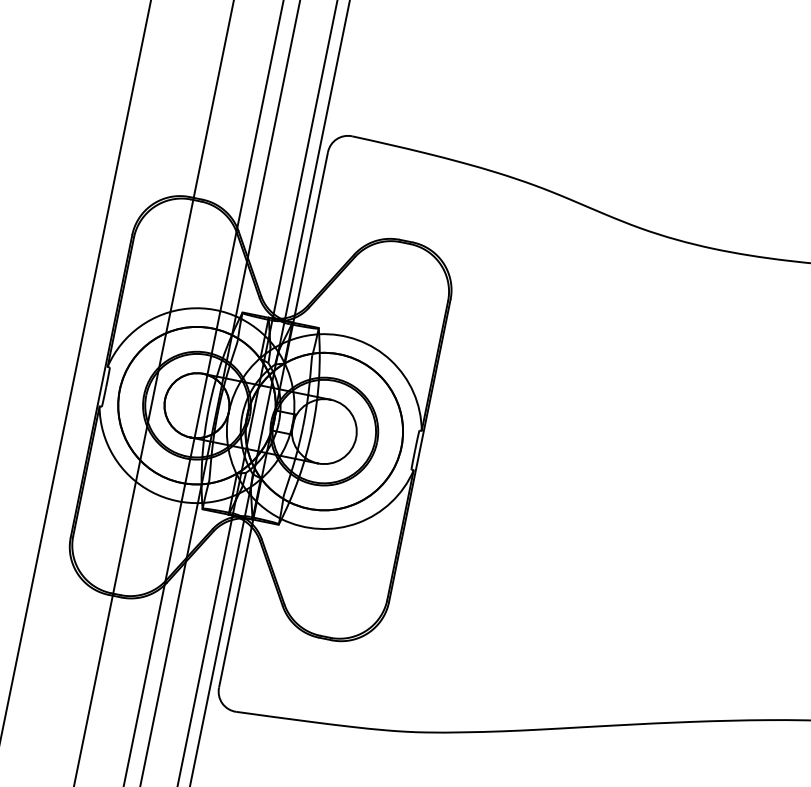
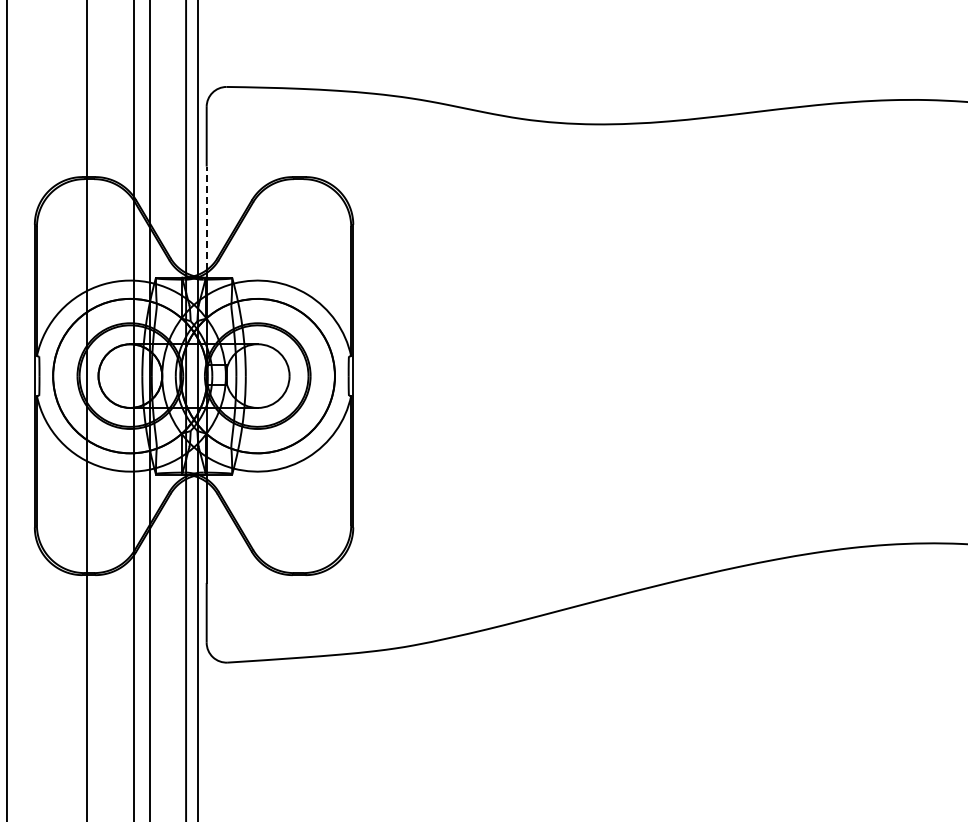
line: (305, 263) -> (206, 218), solid -> dashed

